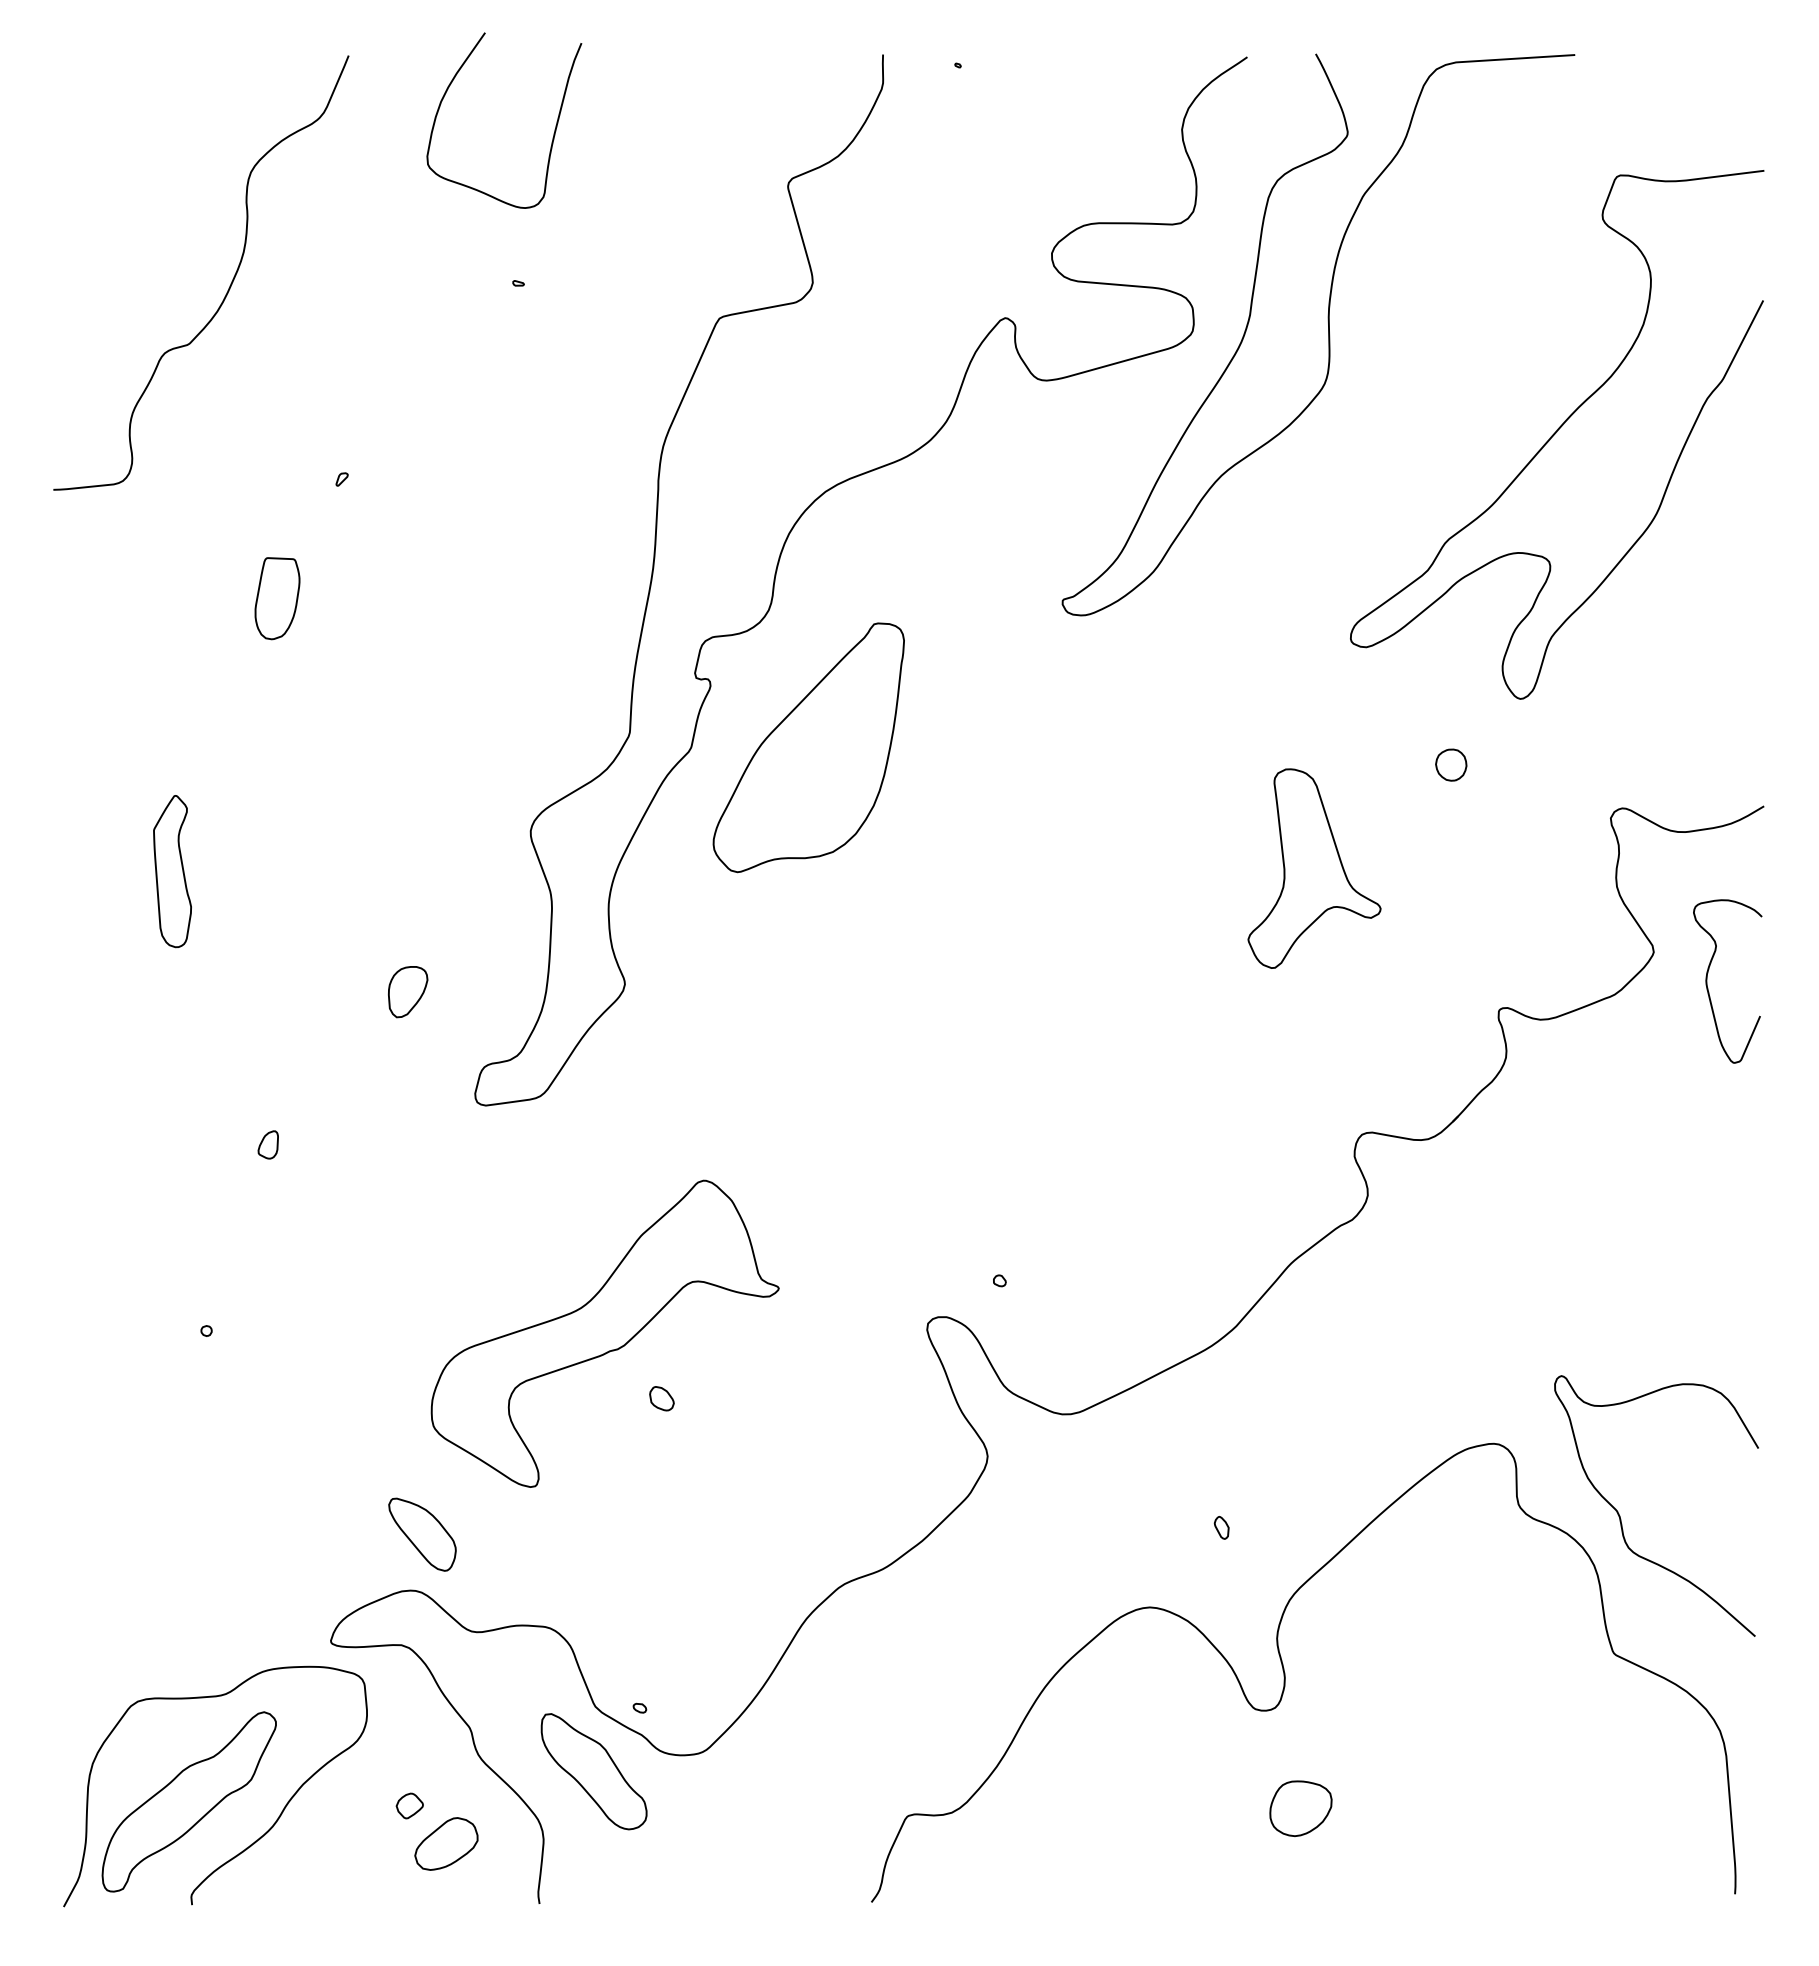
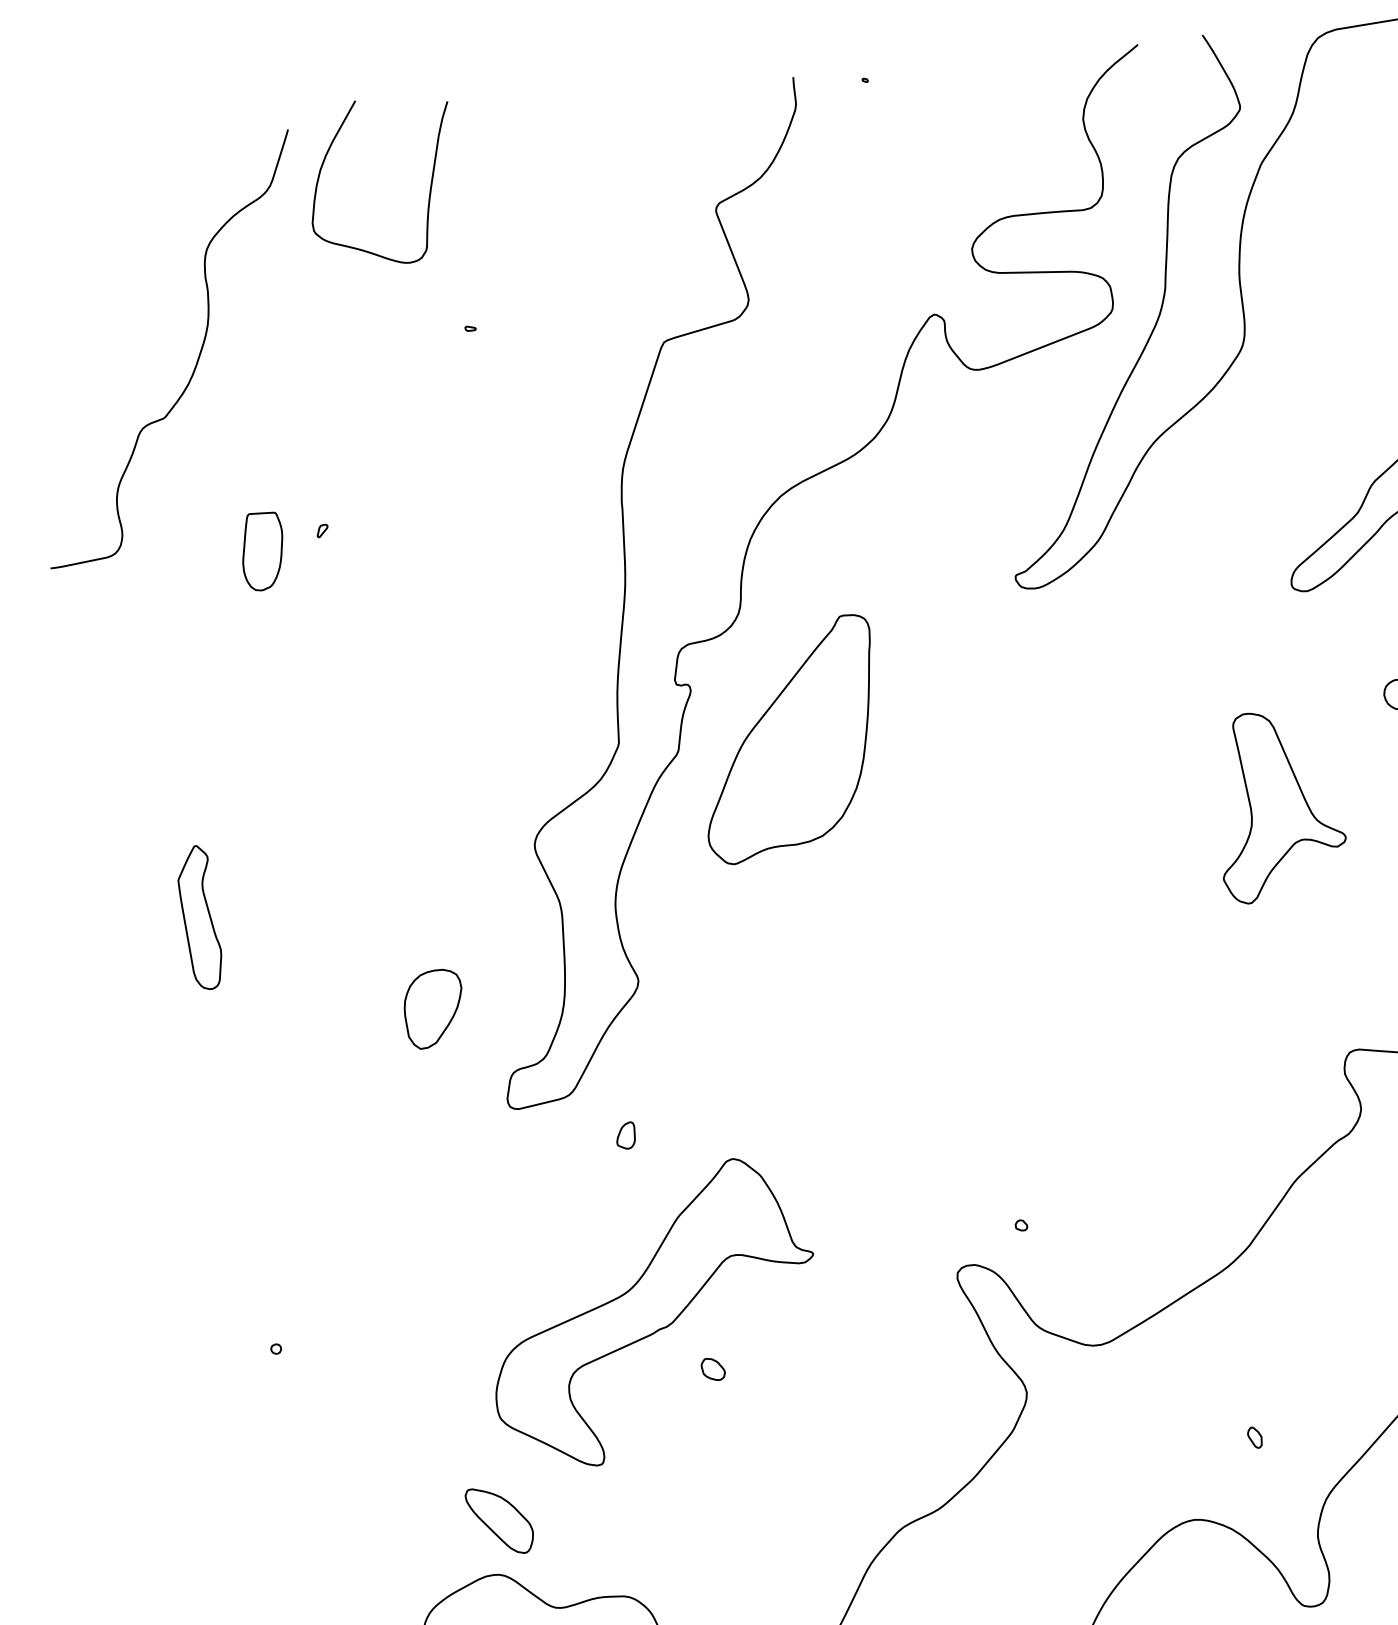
curve: (553, 133) -> (429, 189), moved
part: (277, 598) -> (262, 551), moved
part: (408, 992) -> (434, 1009), size x1.6
part: (267, 1144) -> (625, 1135), moved

